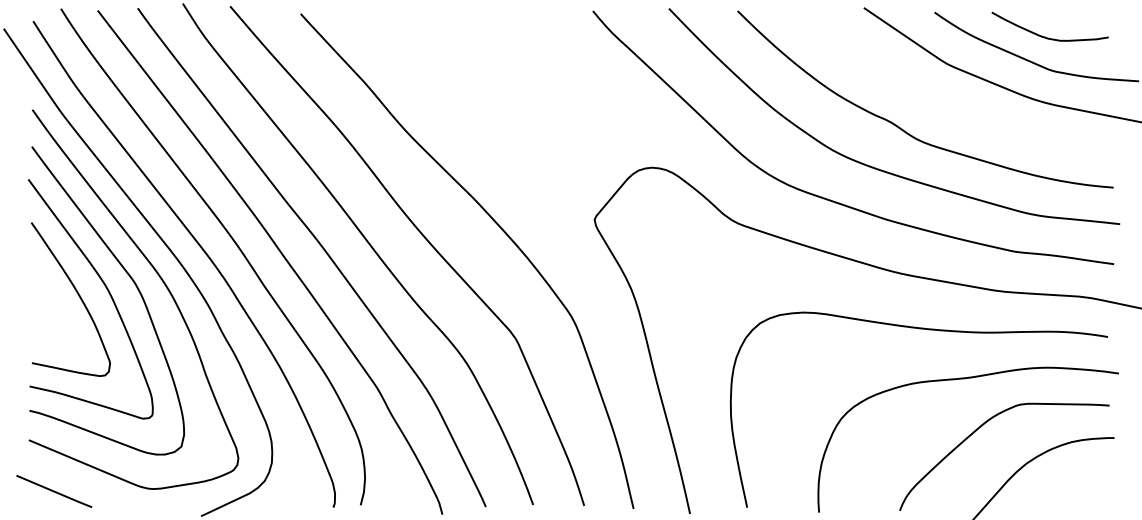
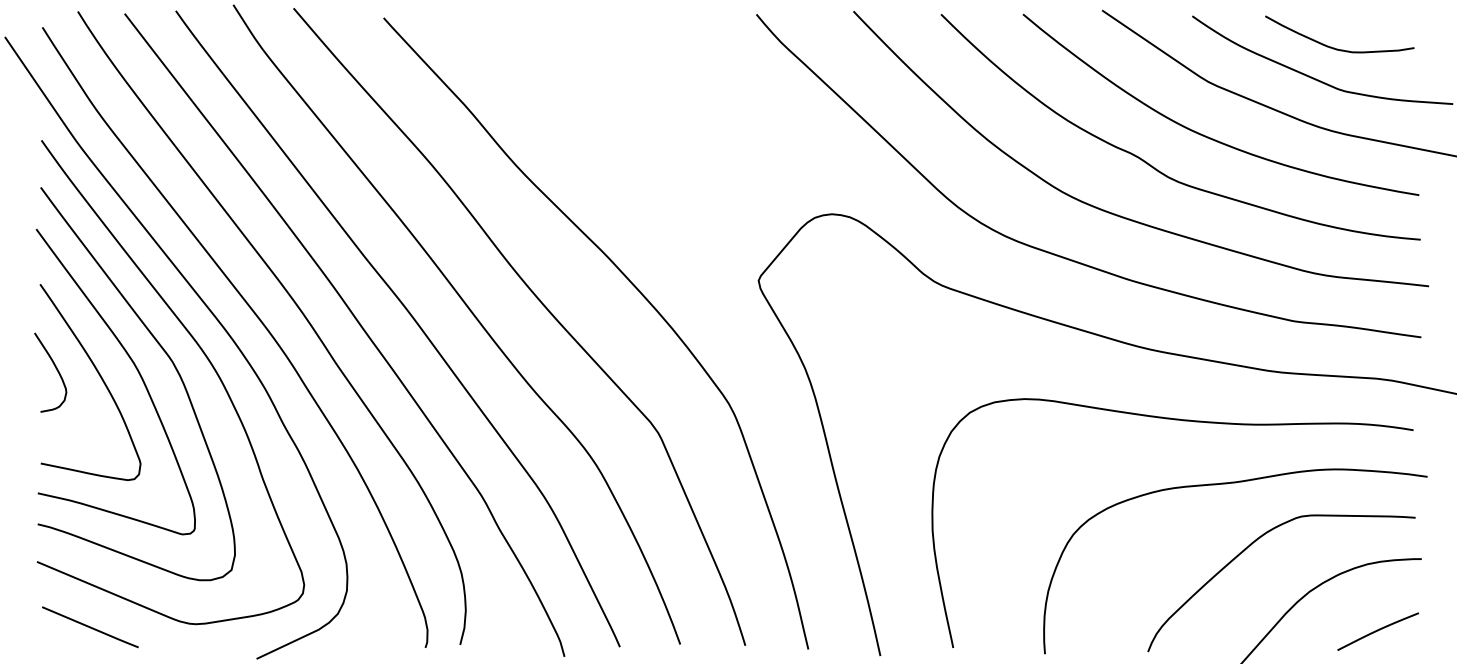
curve: (945, 105) -> (1206, 135), added
curve: (44, 290) -> (56, 370), added
line: (54, 491) -> (90, 627), moved
curve: (1080, 494) -> (1378, 631), added

